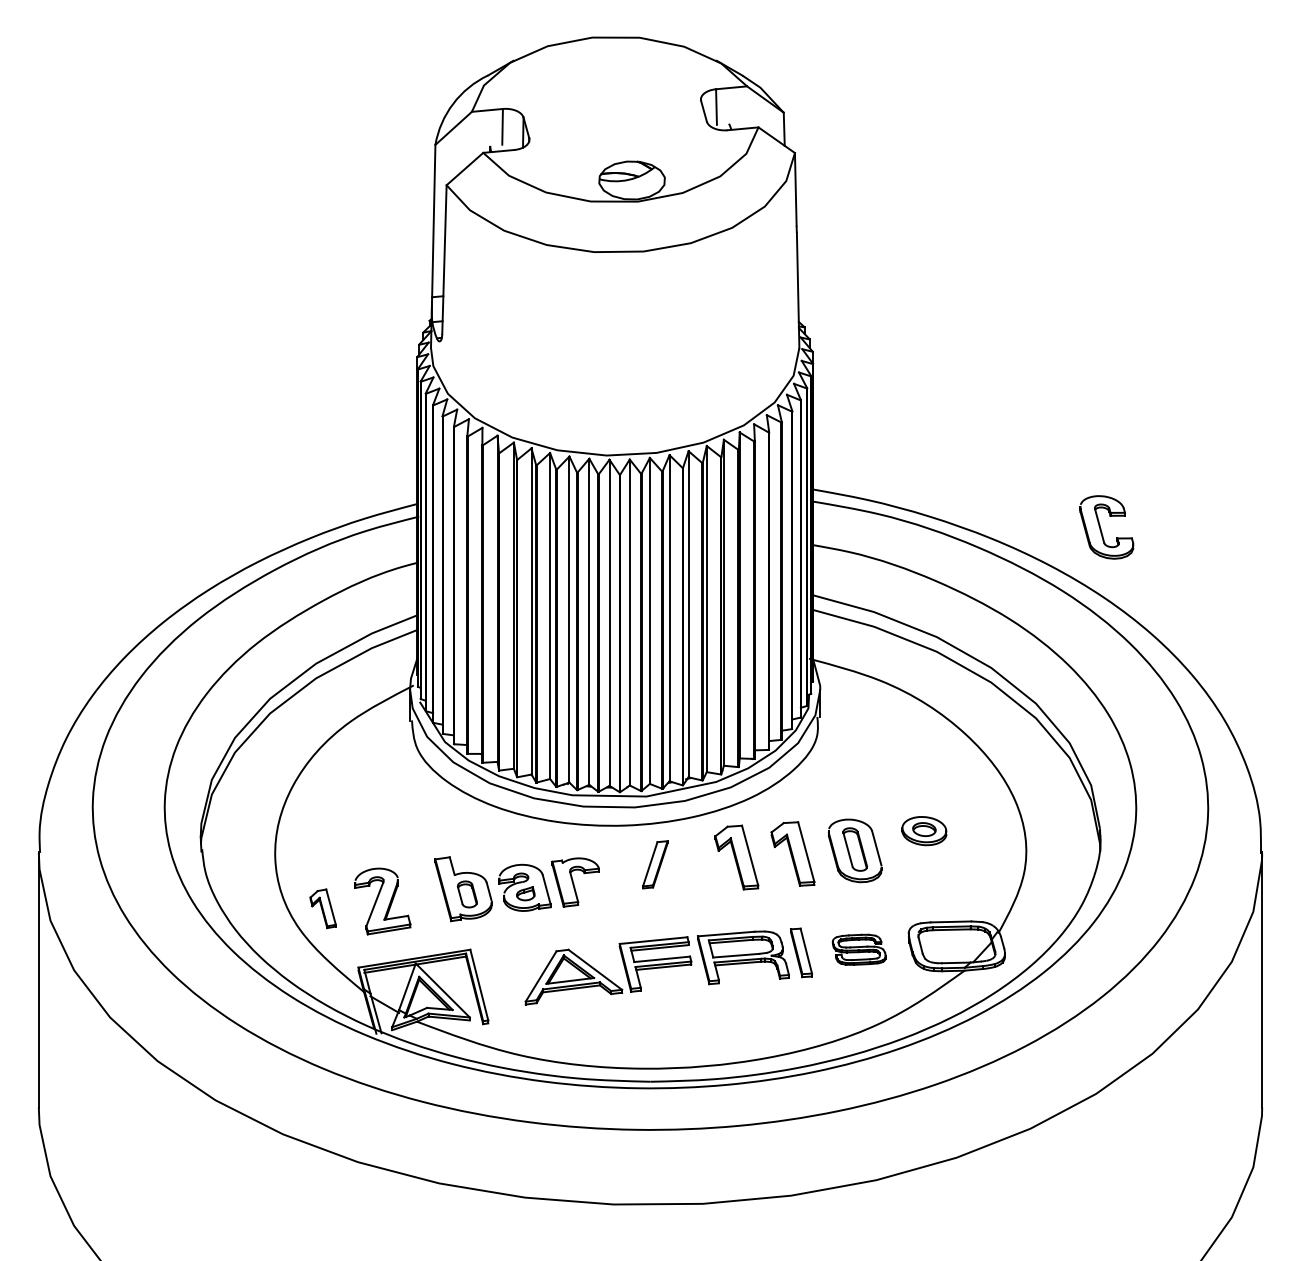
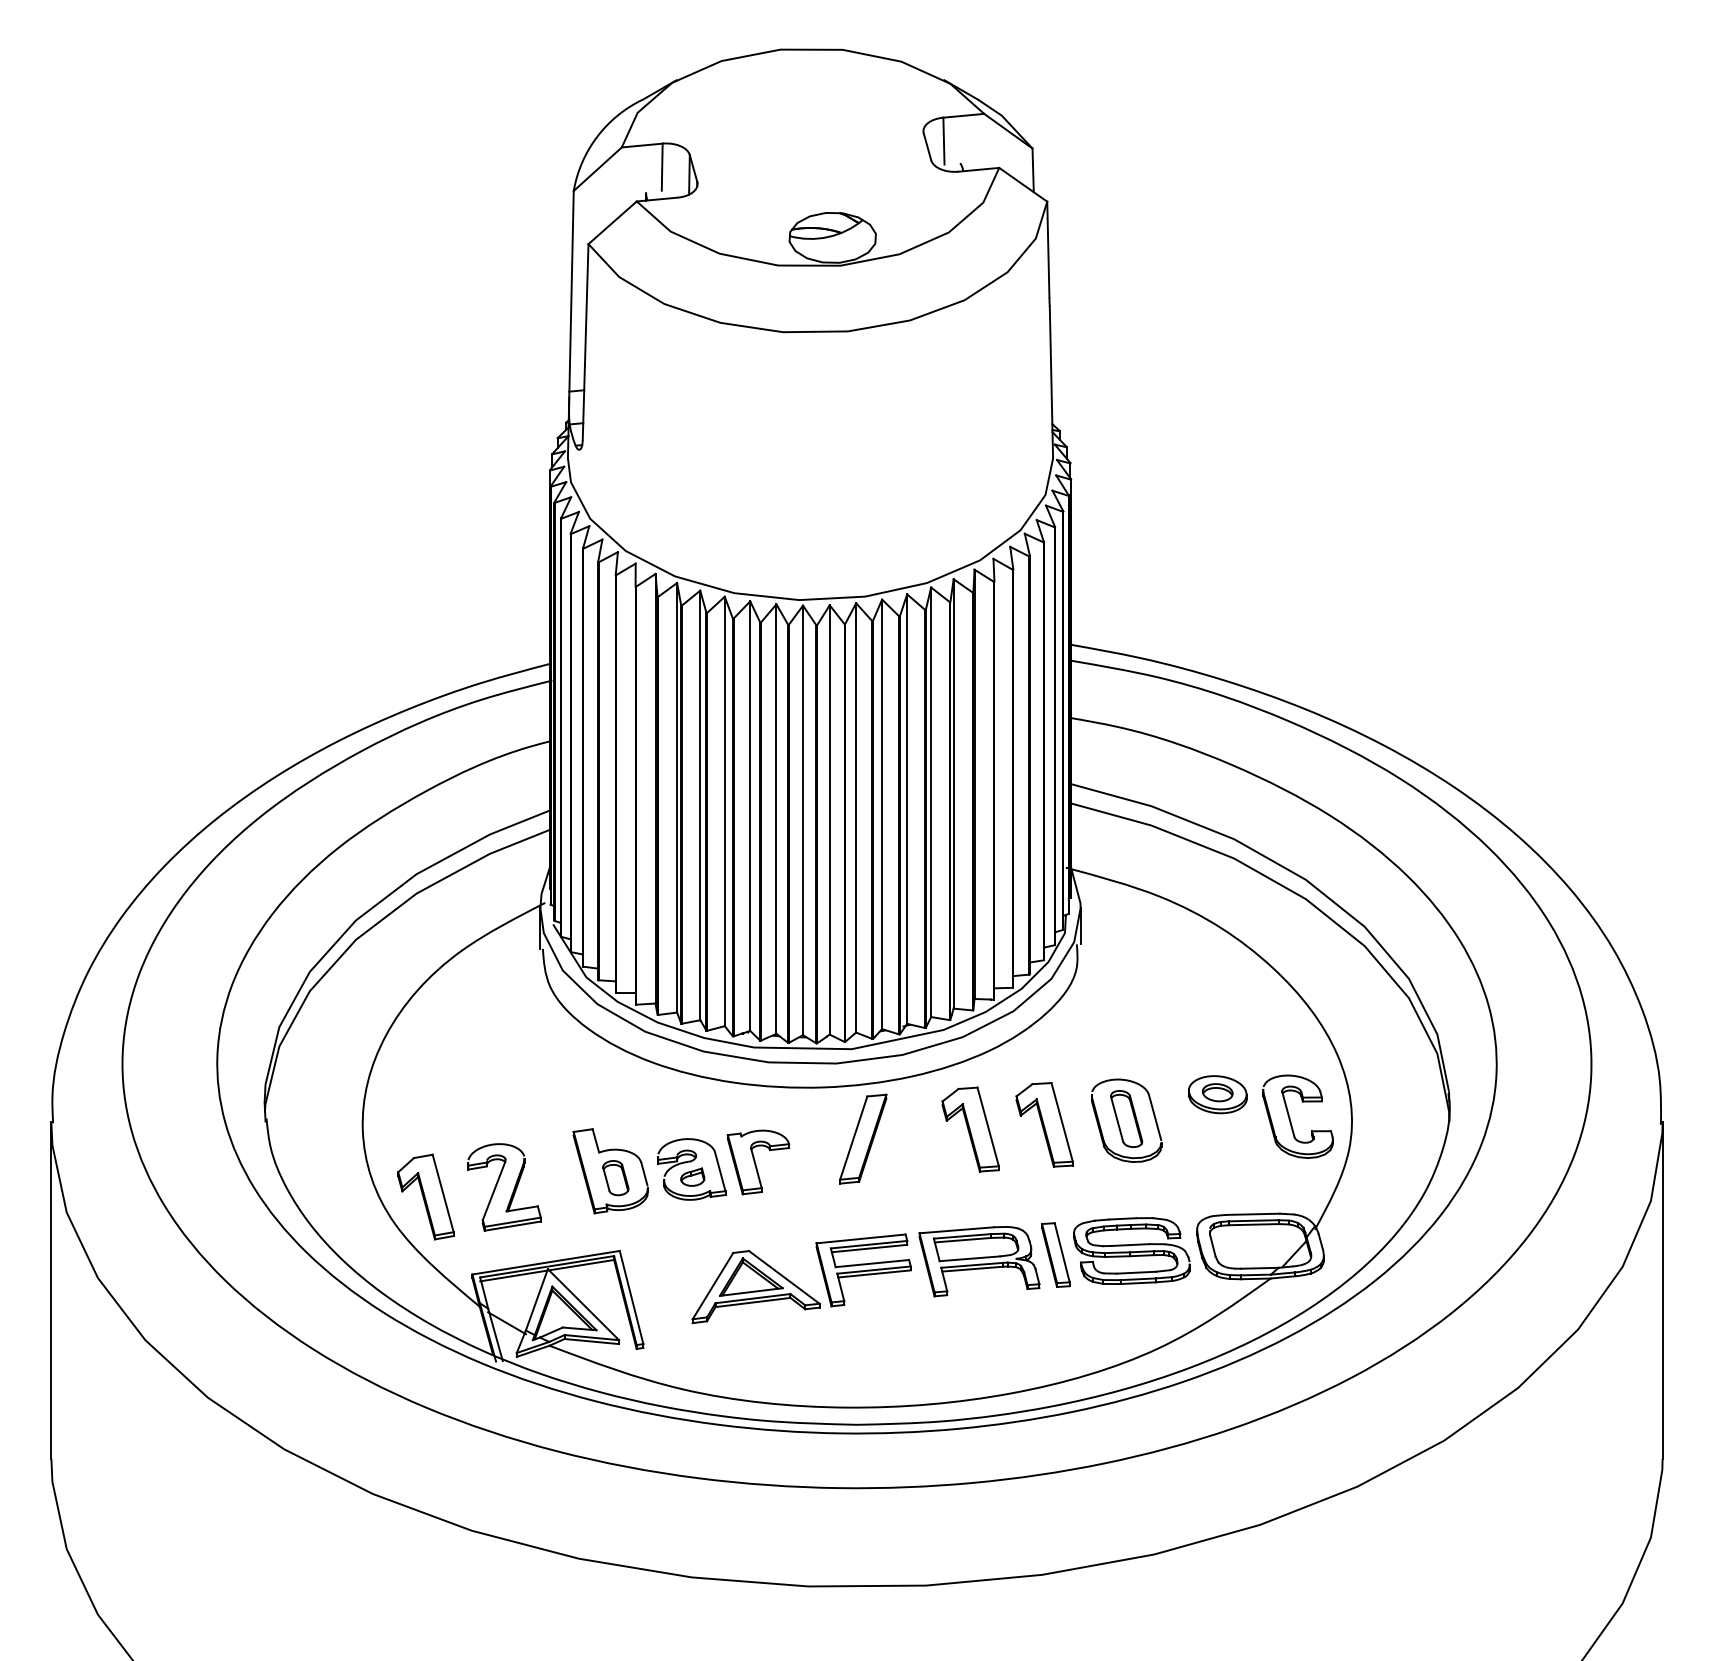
part: (1101, 527) -> (1290, 1117), moved
part: (655, 864) -> (863, 1138), size x1.43
part: (322, 908) -> (425, 1196), size x1.67
part: (858, 949) -> (1131, 1250), size x1.67

